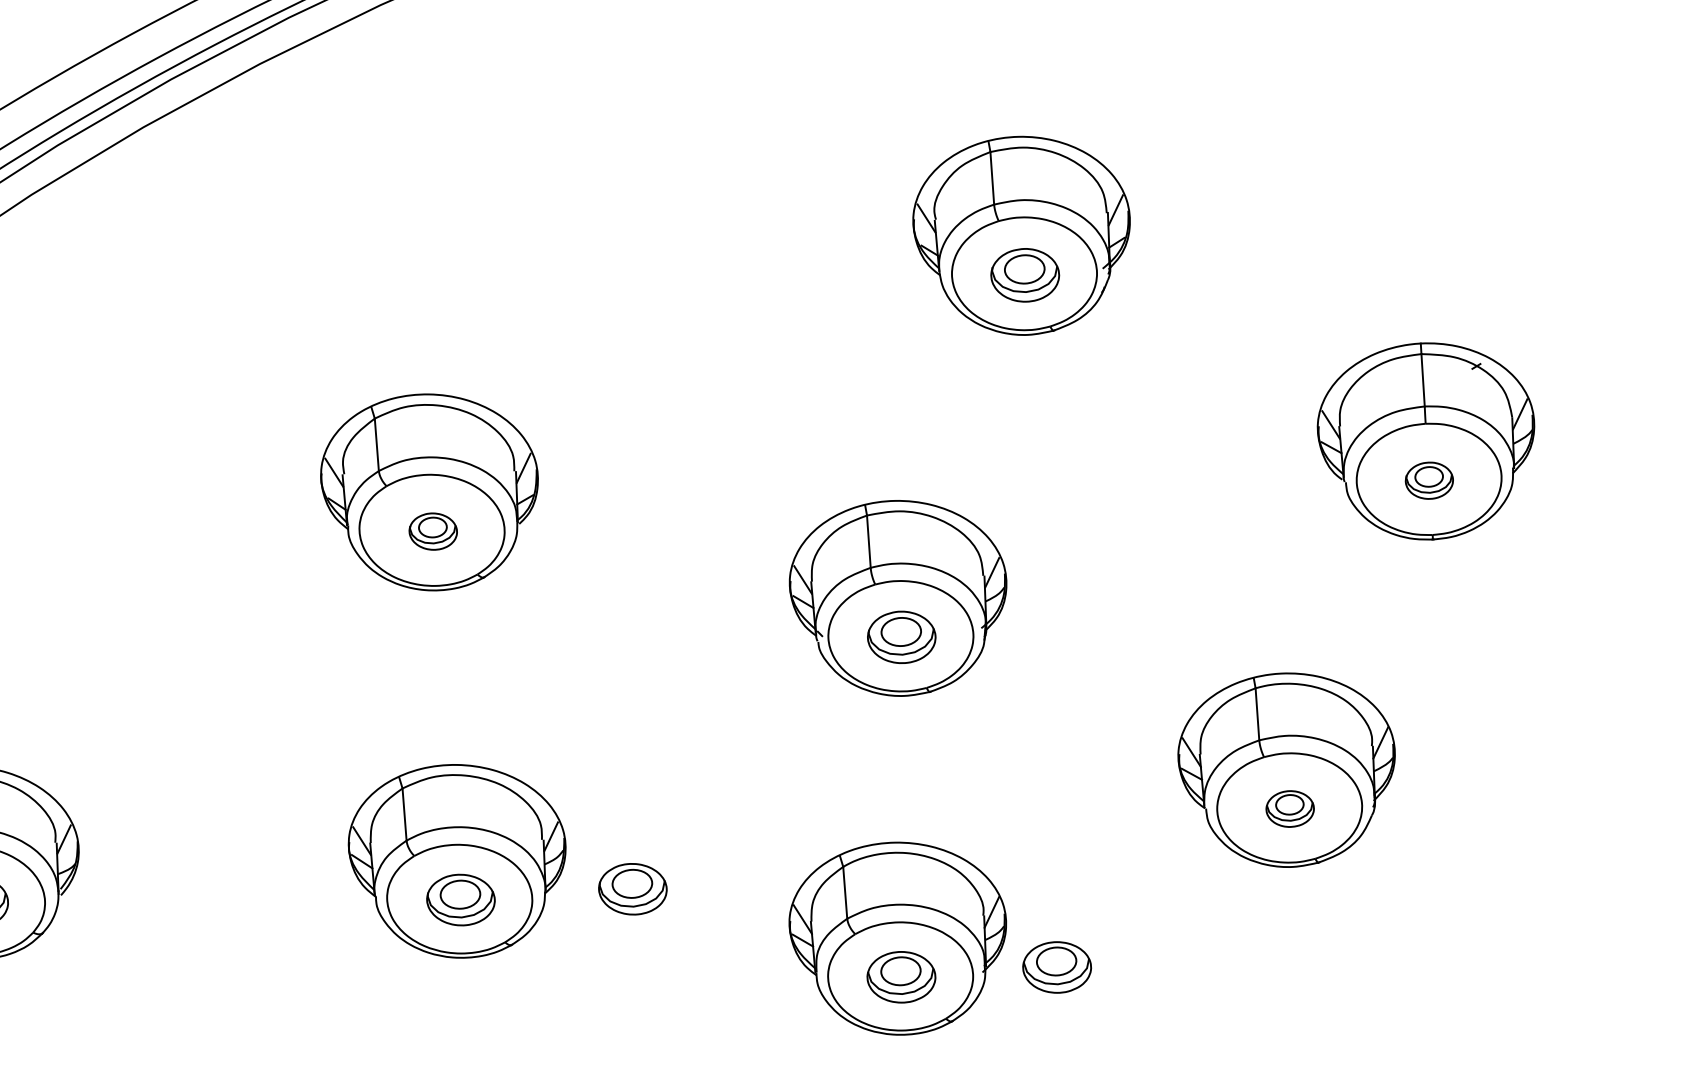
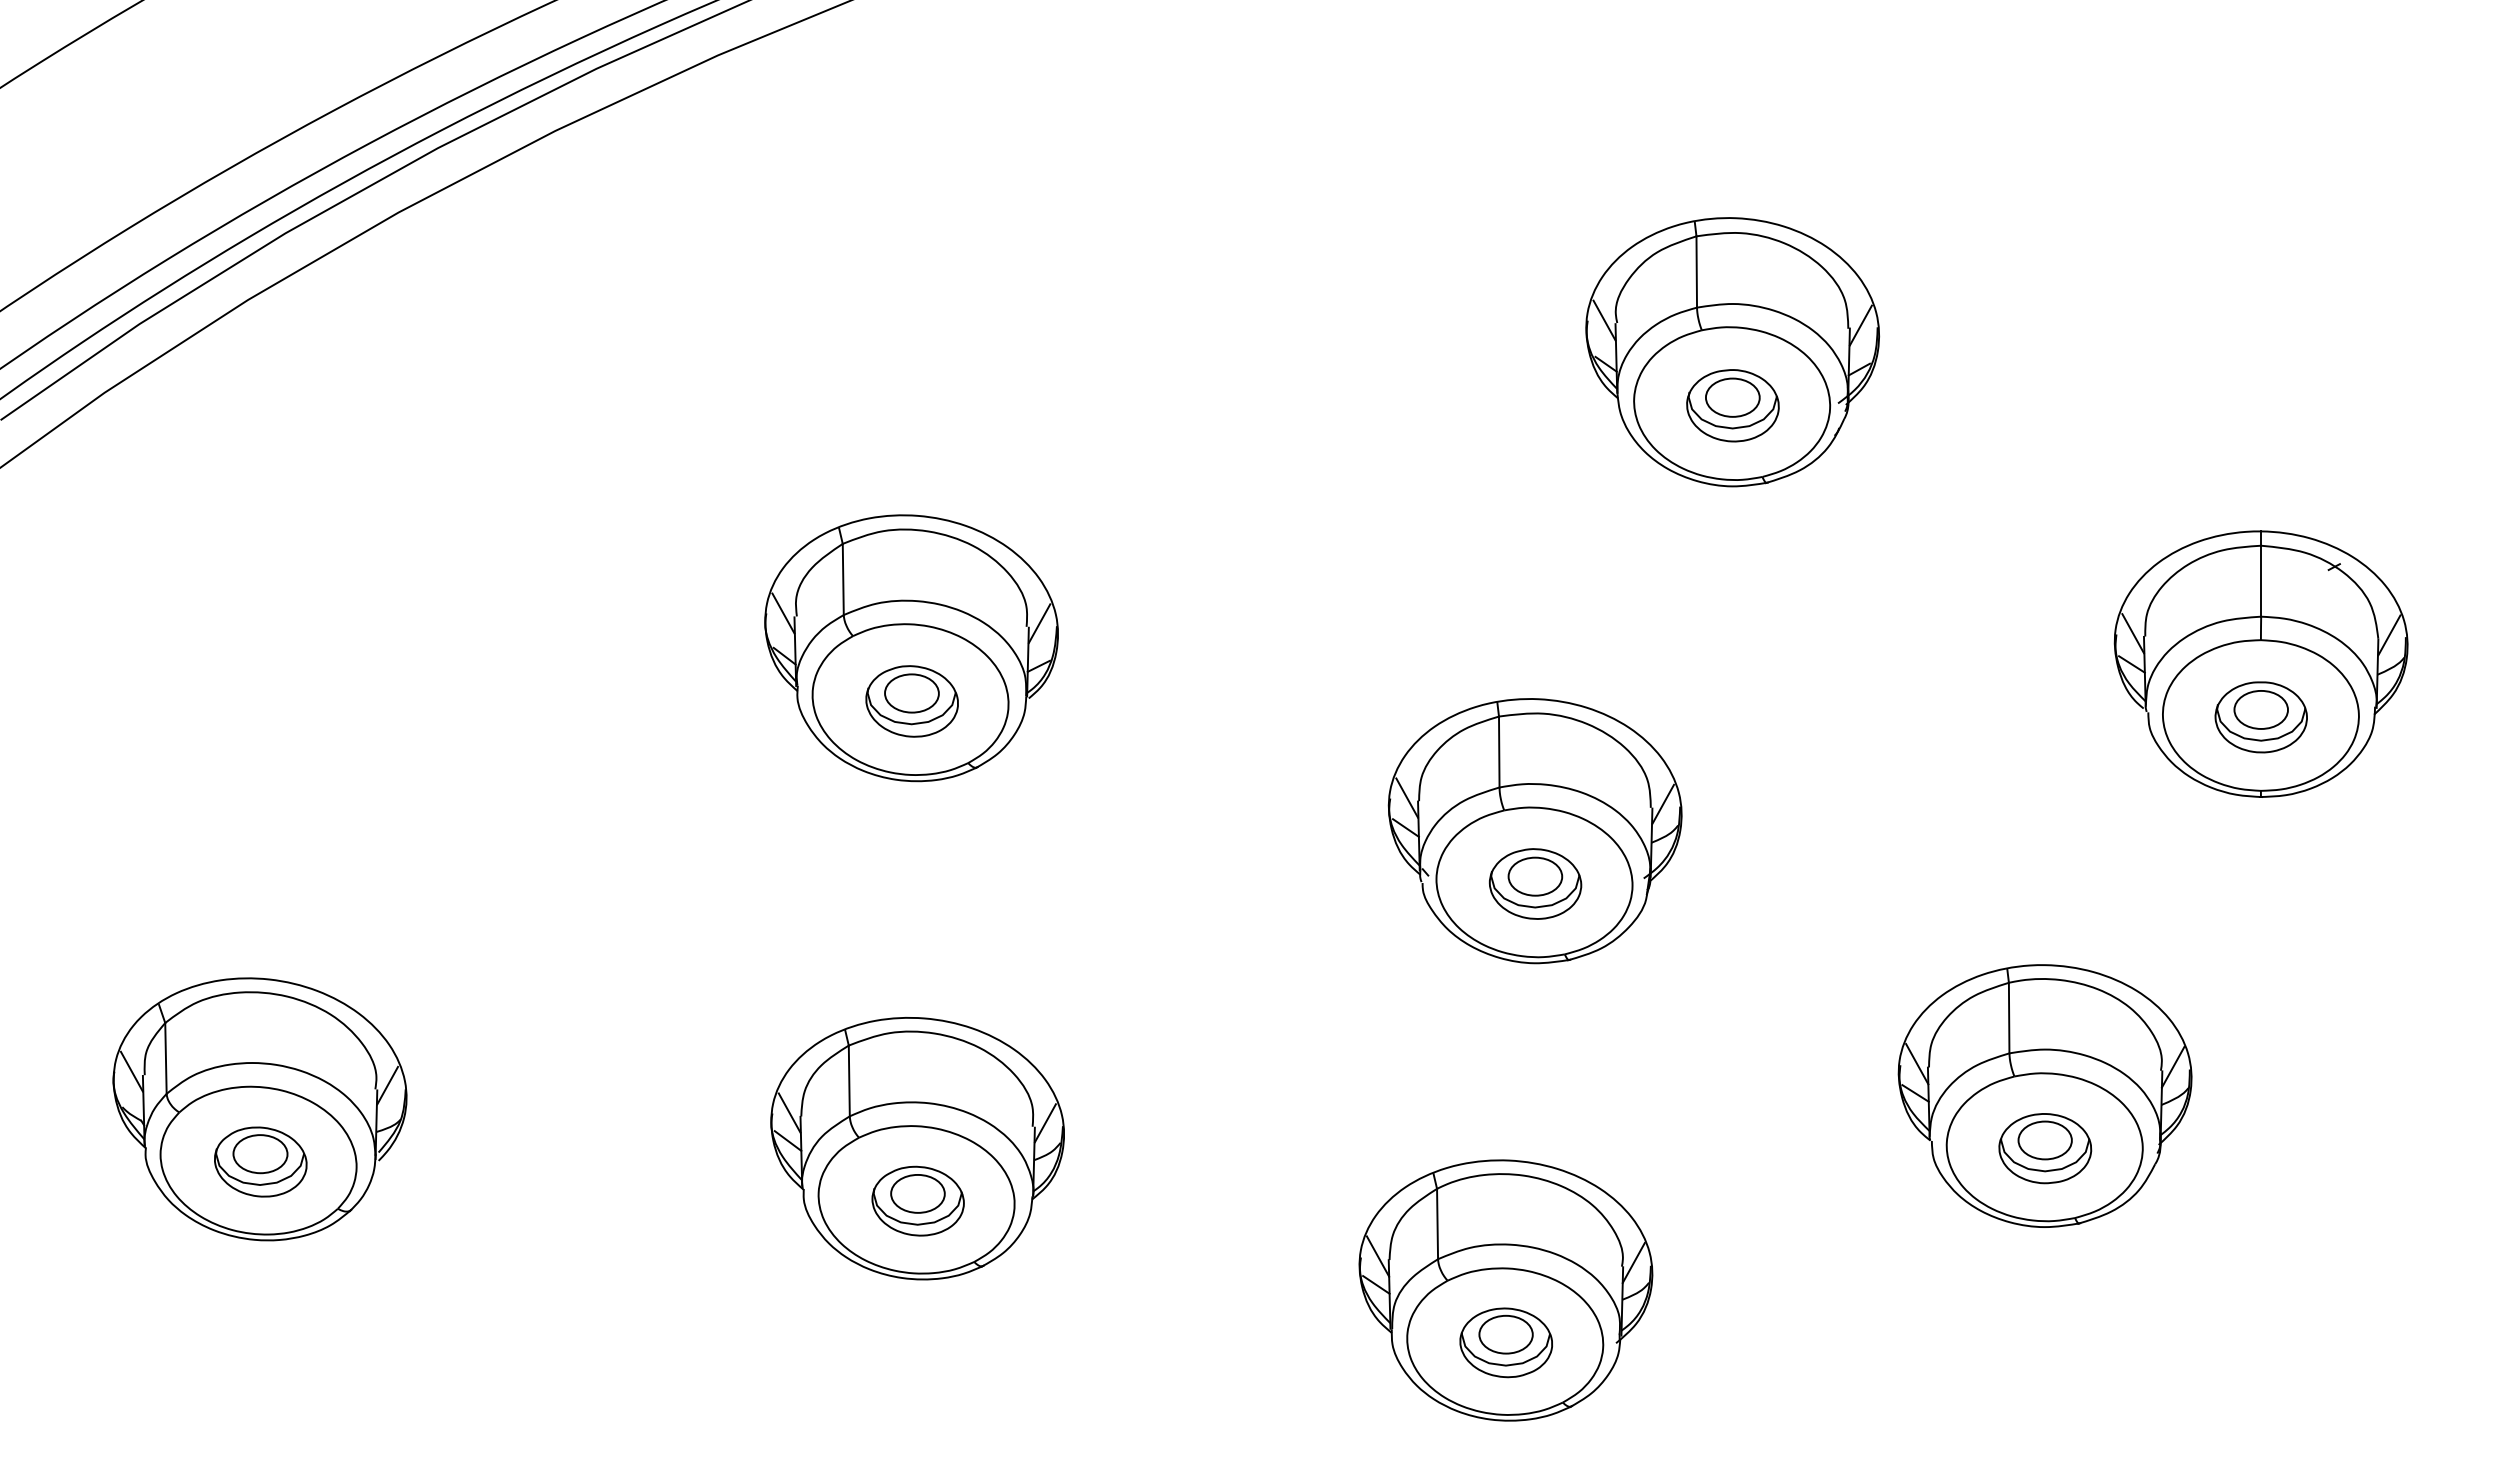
part: (1428, 480) -> (2260, 717), size x1.43
part: (432, 531) -> (911, 701), size x1.43
part: (1290, 808) -> (2045, 1148), size x1.43
part: (632, 888) -> (1150, 1200), removed
part: (1056, 967) -> (1716, 1342), removed

